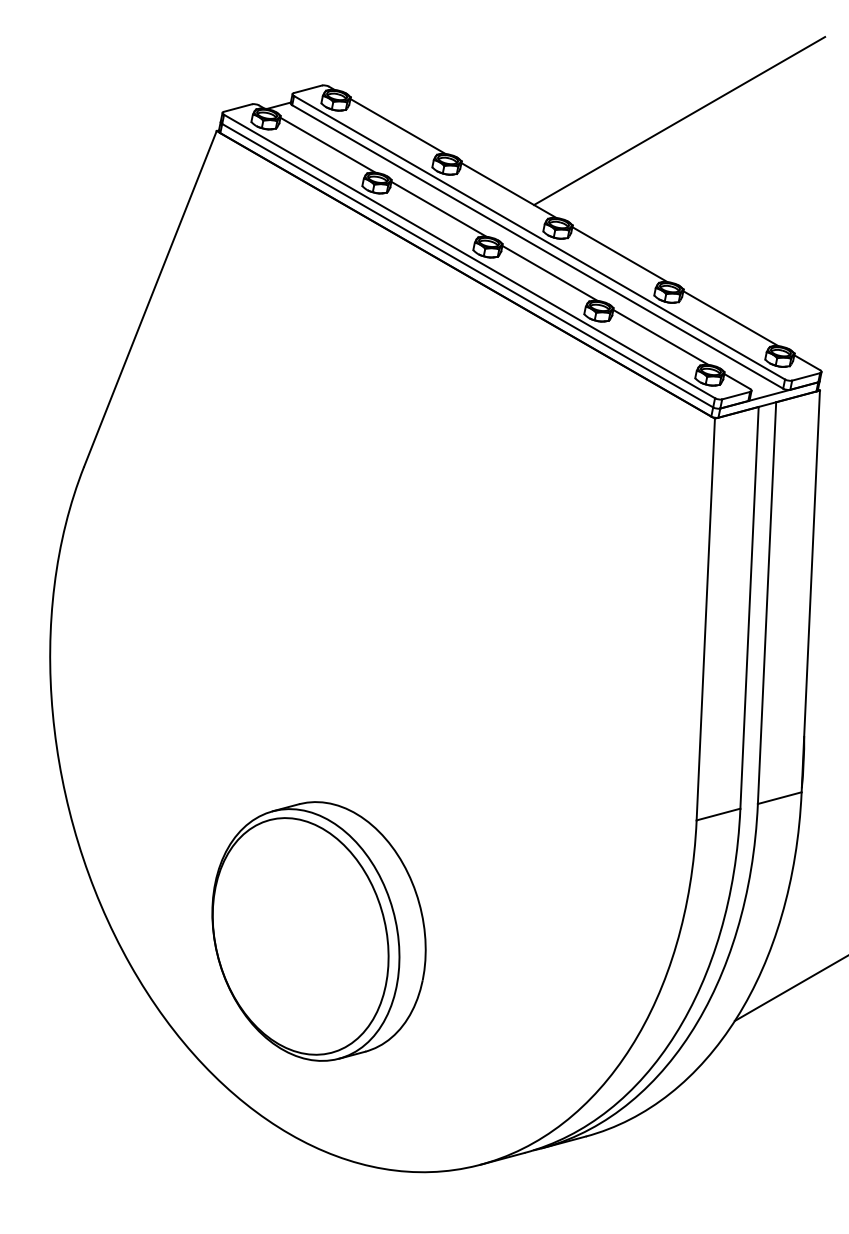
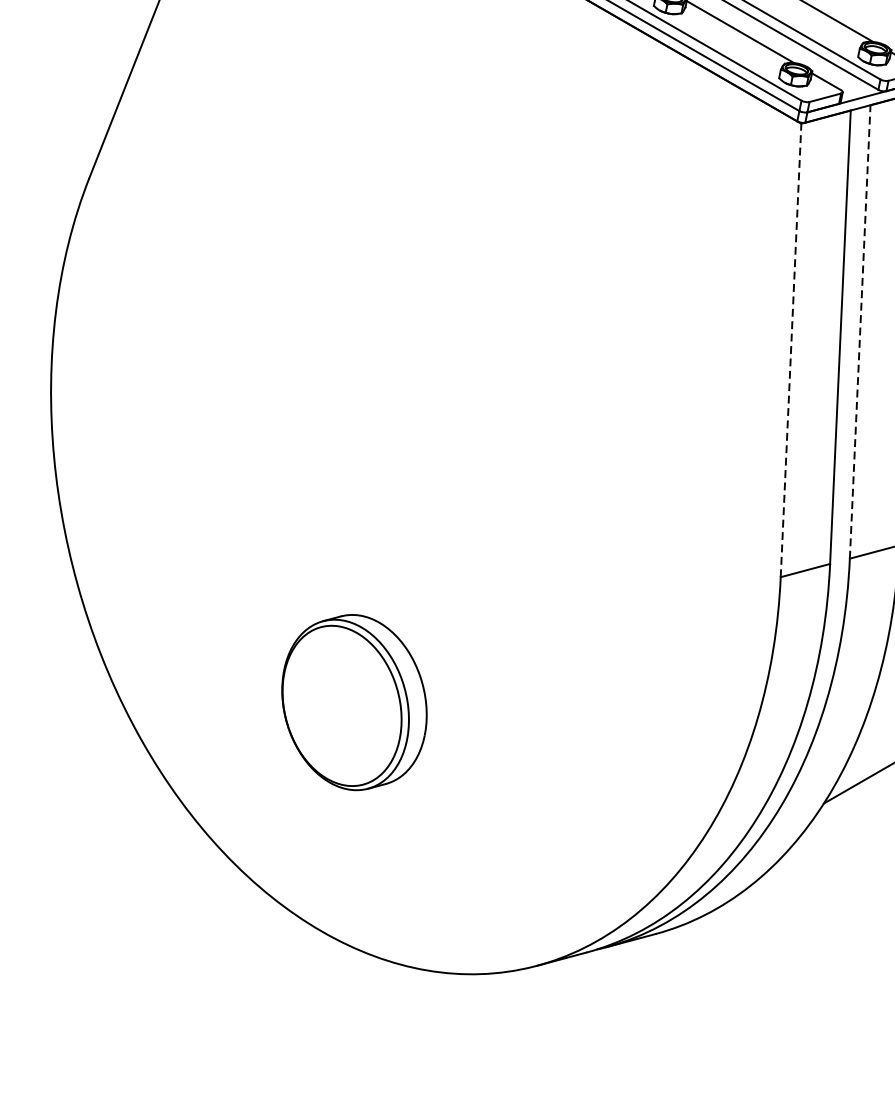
line: (767, 602) -> (860, 331), solid -> dashed
line: (705, 619) -> (790, 350), solid -> dashed
part: (318, 931) -> (353, 702), size x0.6

